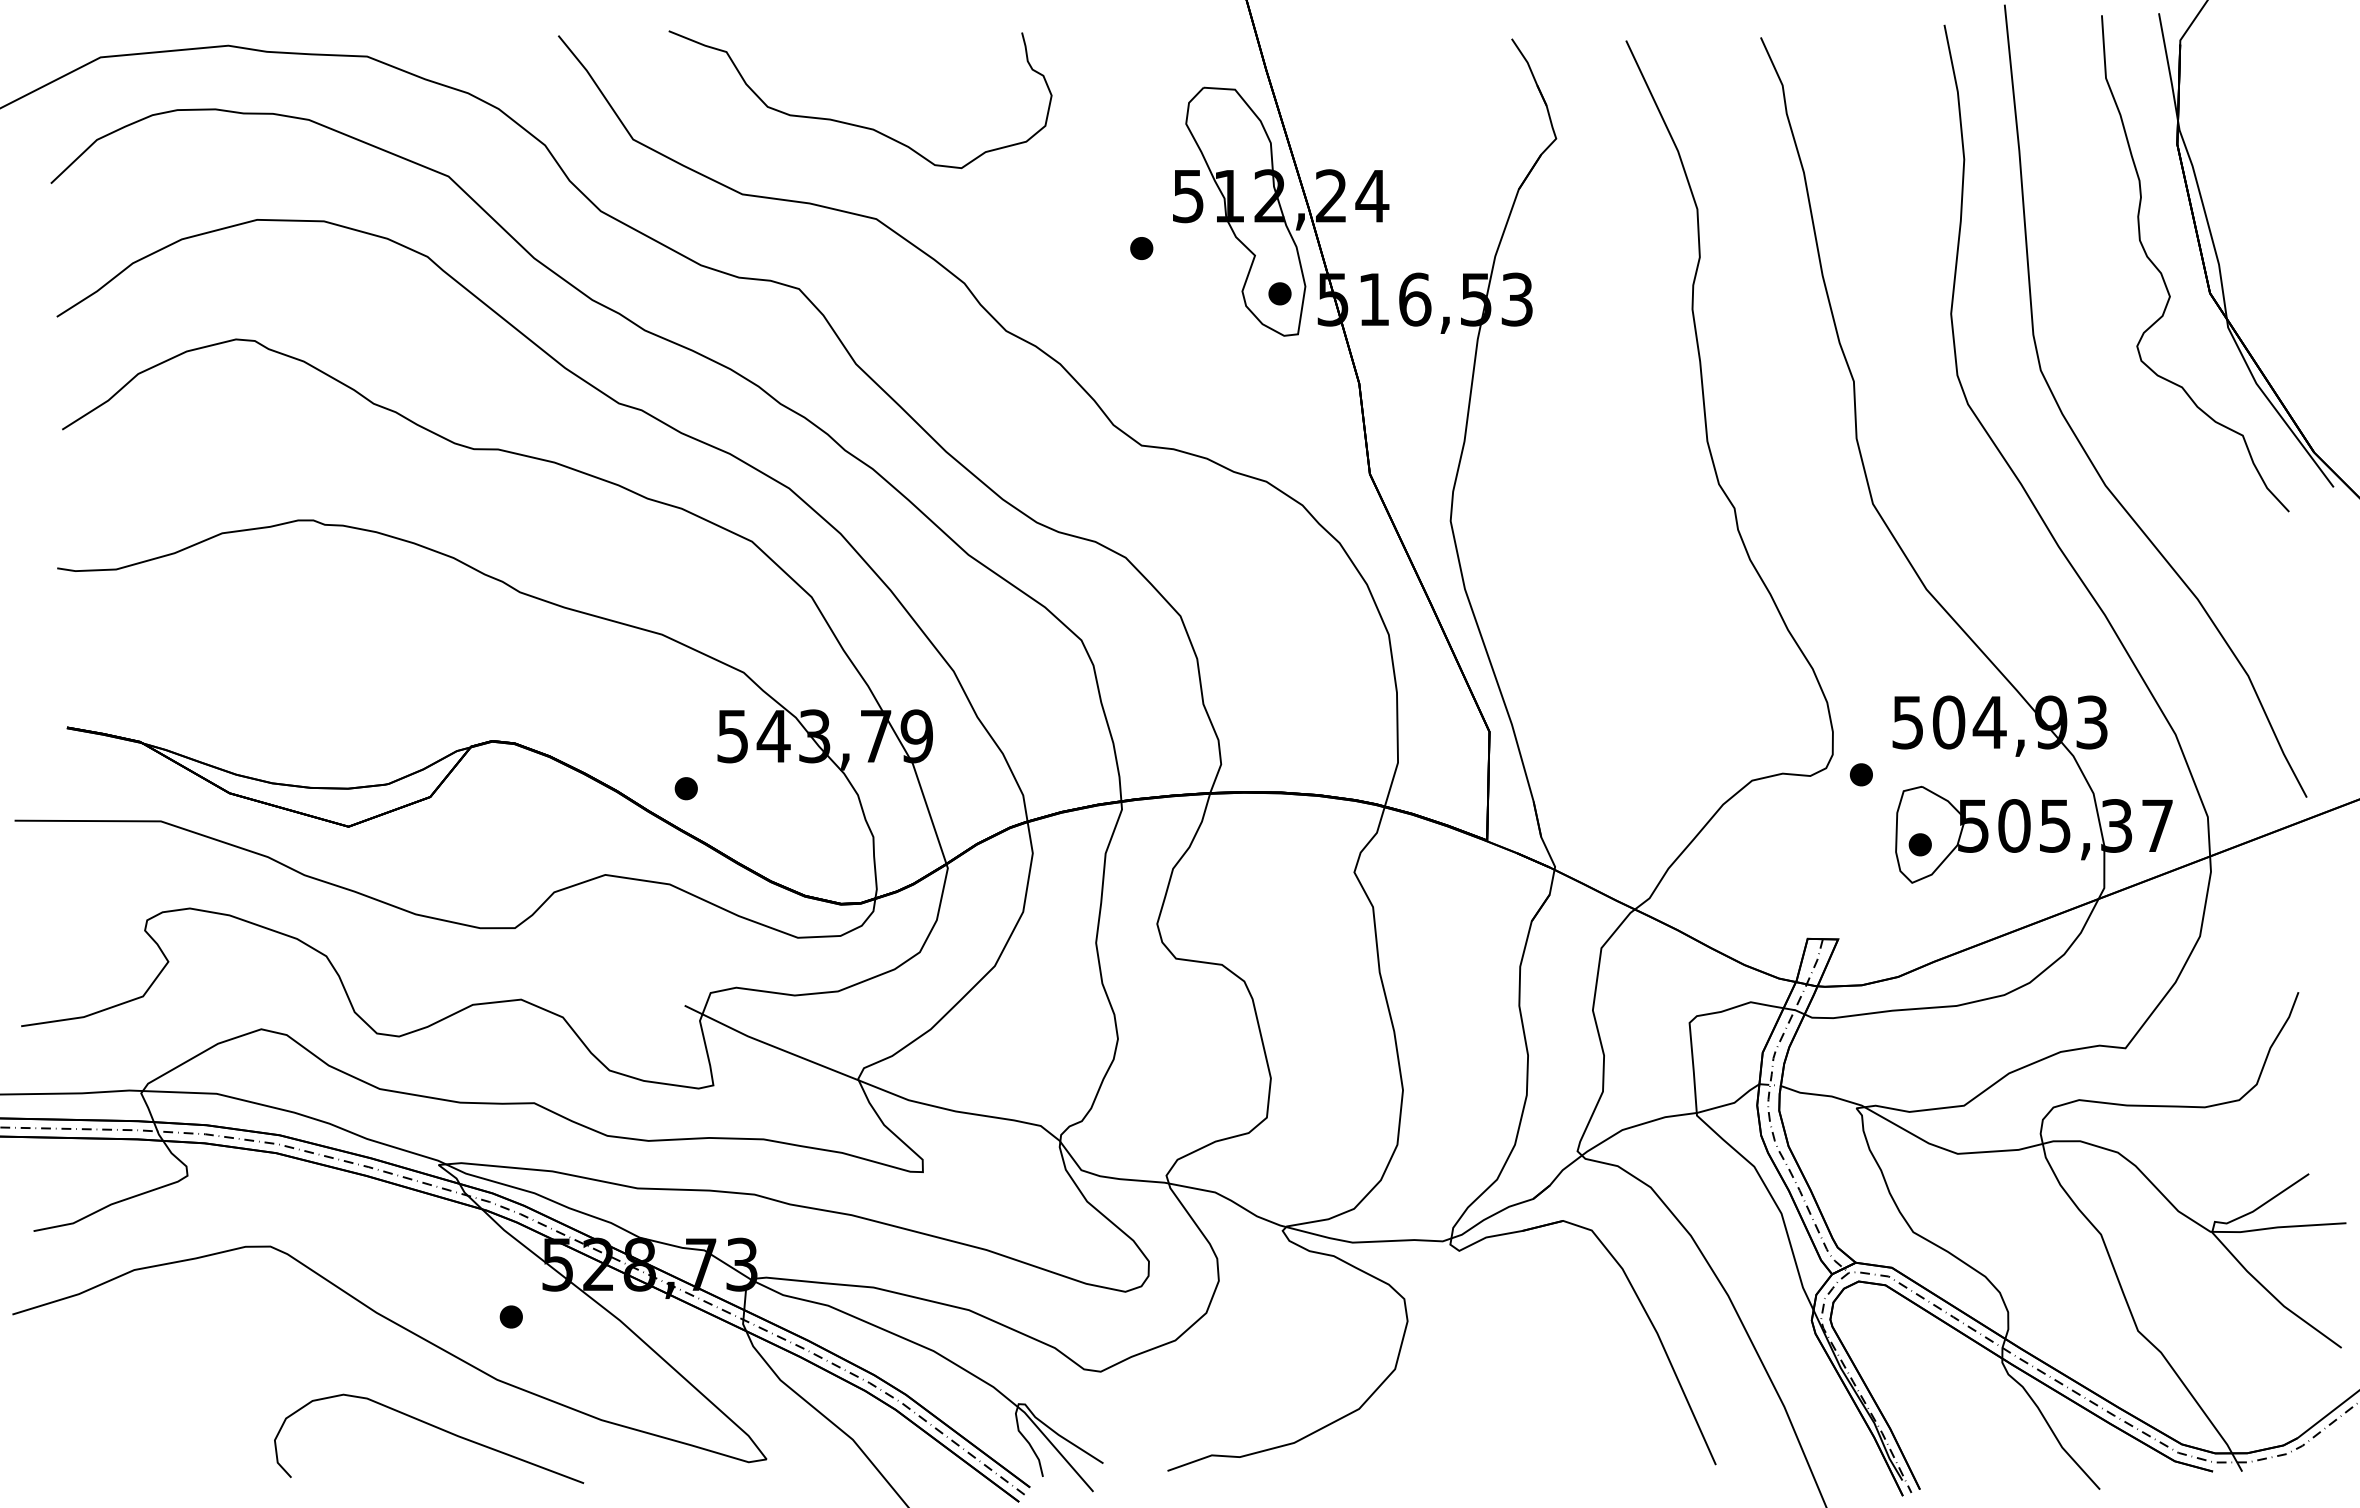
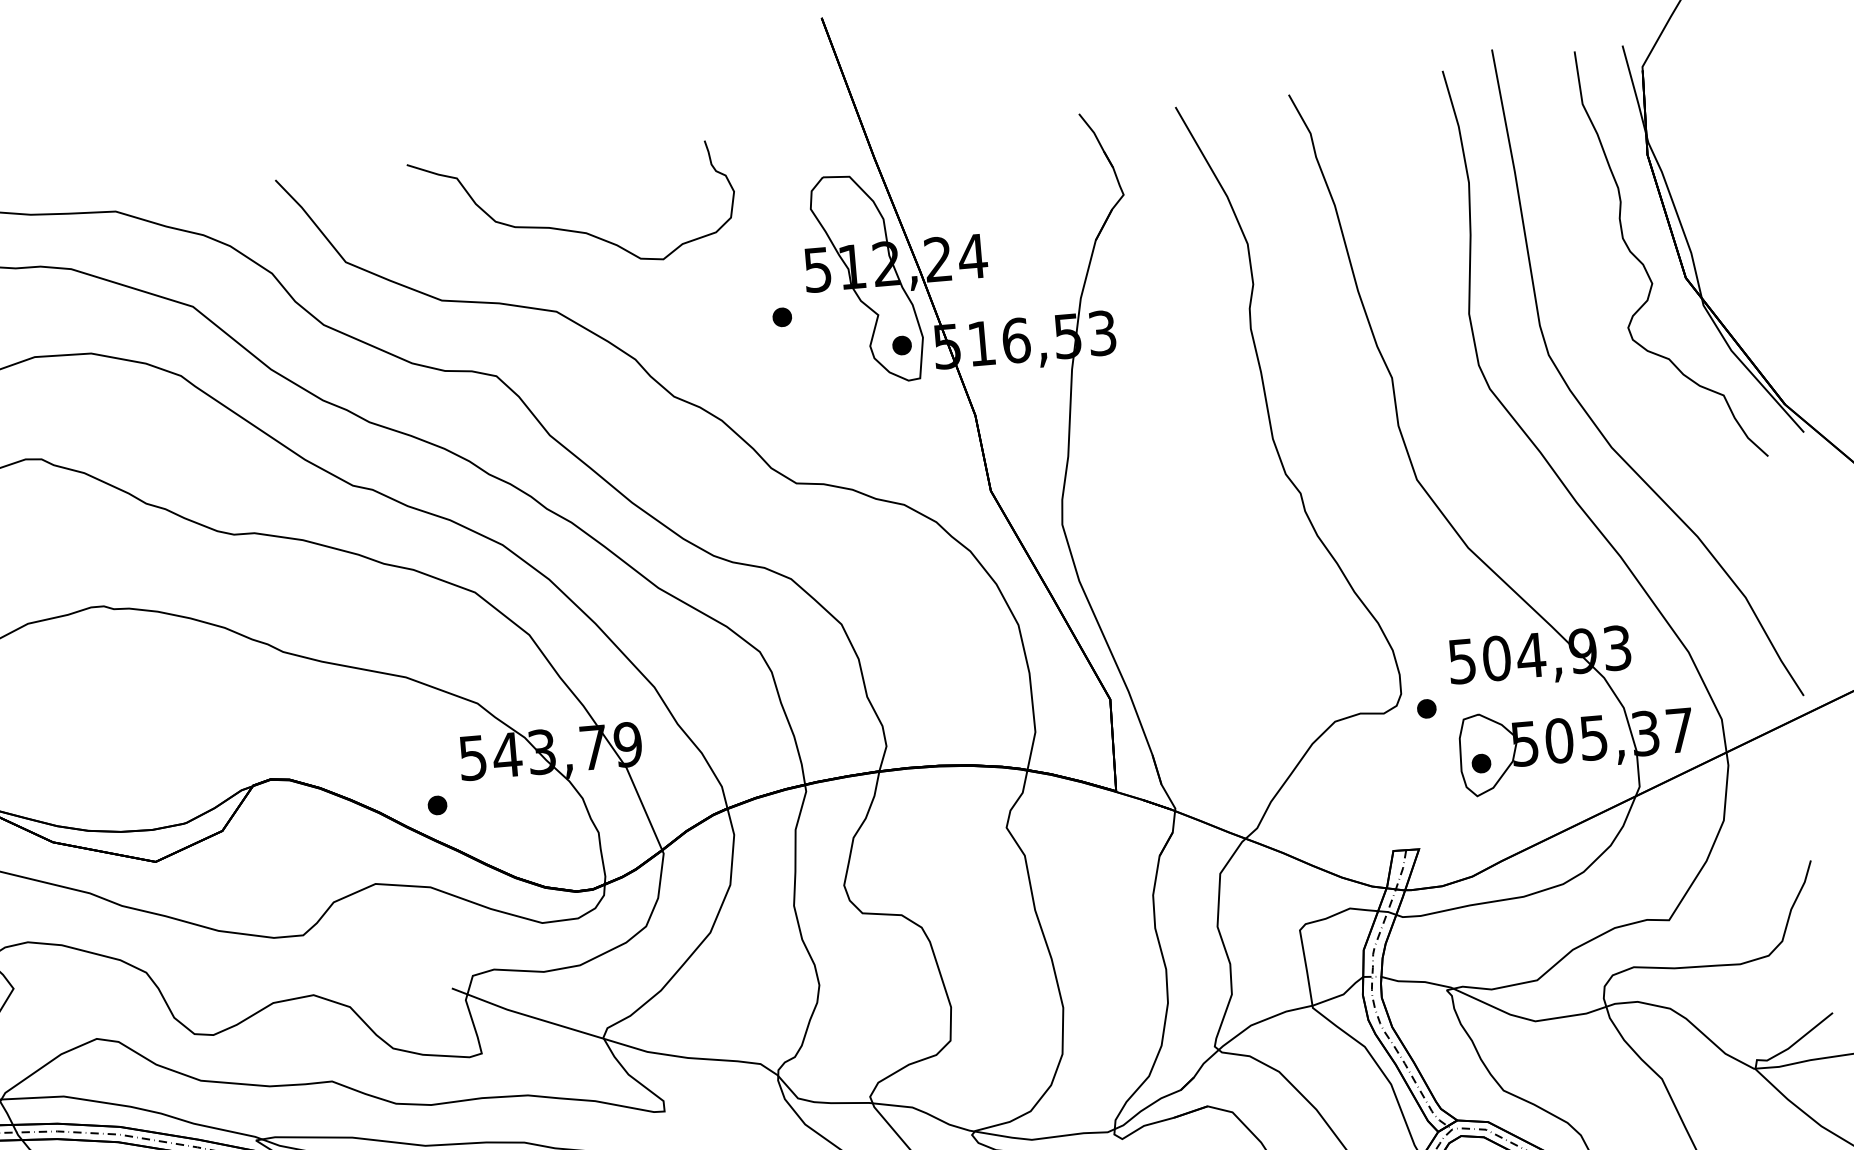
curve: (852, 123) -> (568, 229), moved

